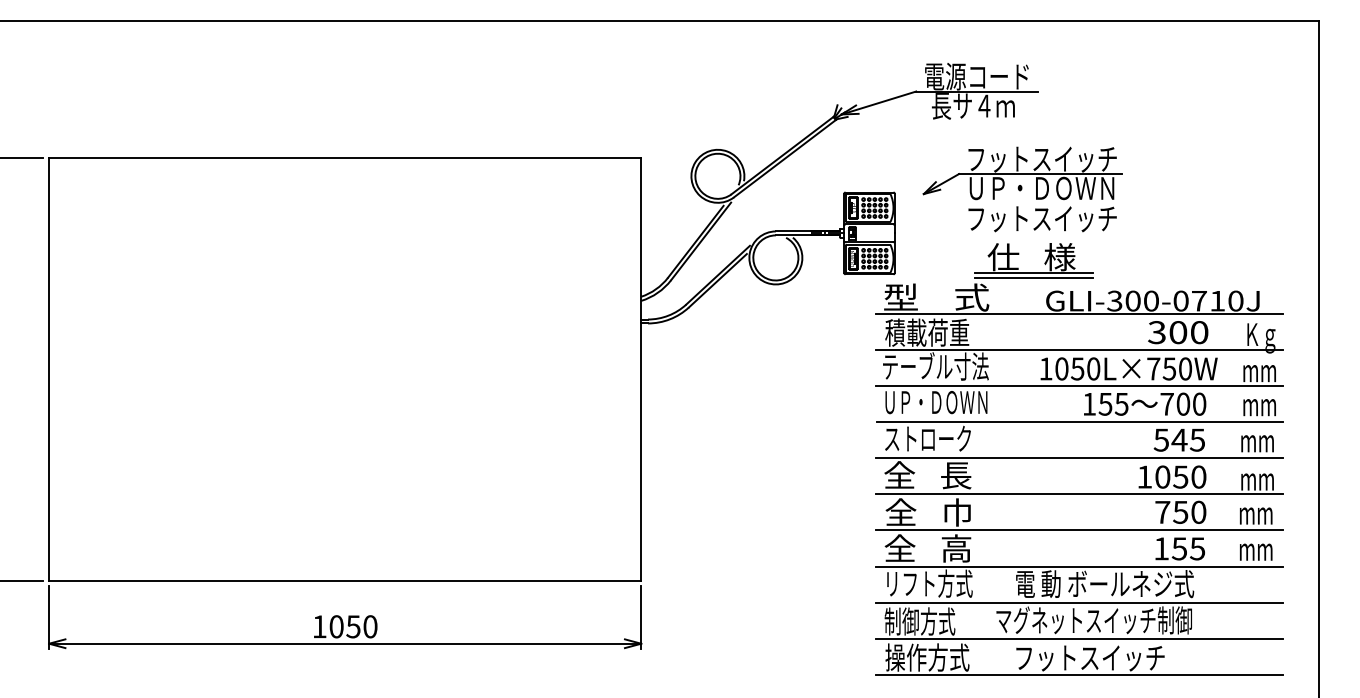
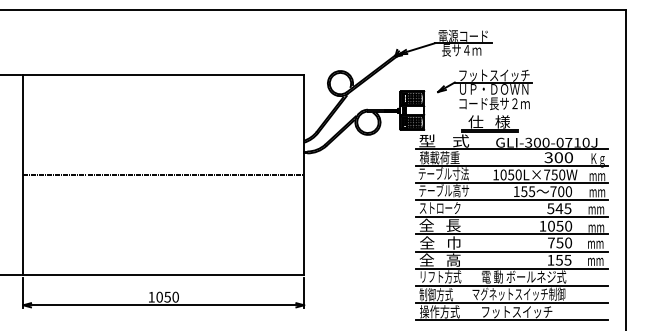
text: (1042, 218) -> (494, 103), フットスイッチ -> コード長サ２ｍ
line: (344, 370) -> (163, 175), added
text: (937, 401) -> (444, 190), ＵＰ・ＤＯＷＮ -> テーブル高サ

